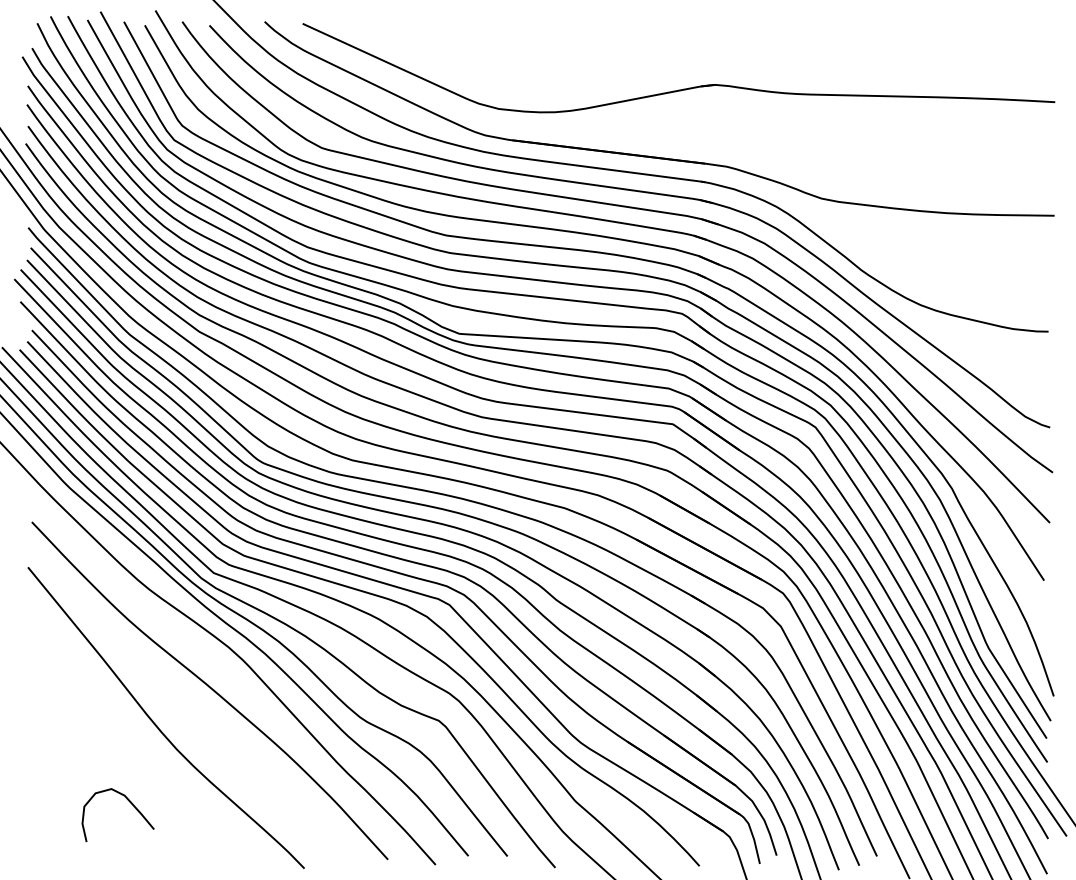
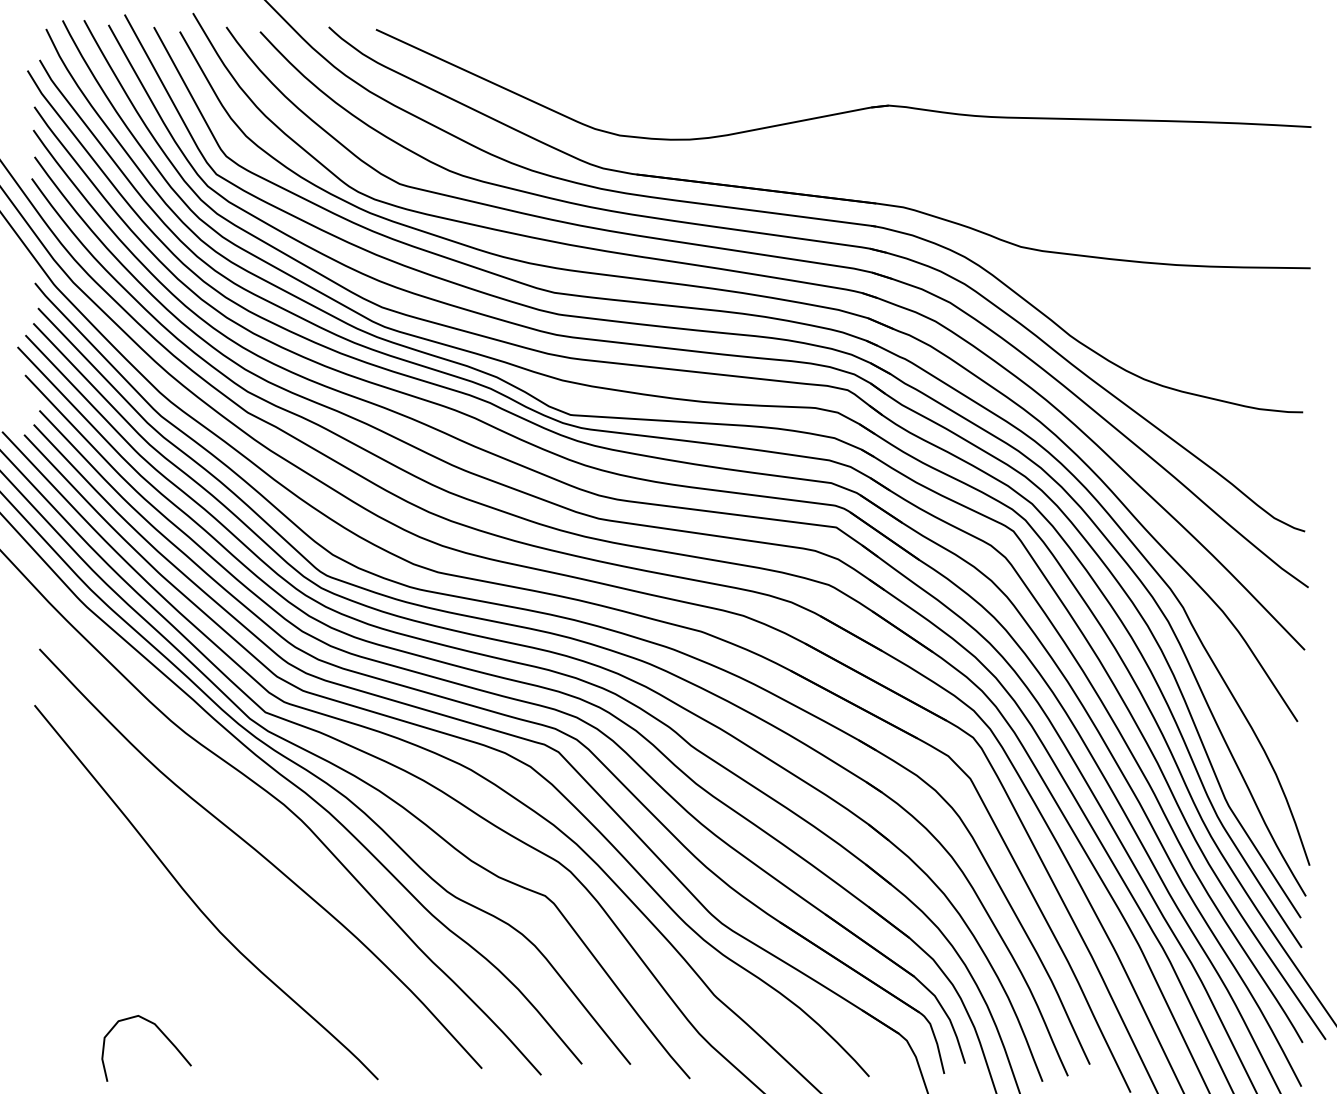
curve: (130, 804) -> (162, 1034), moved

